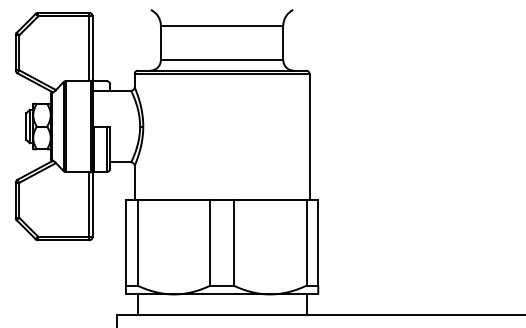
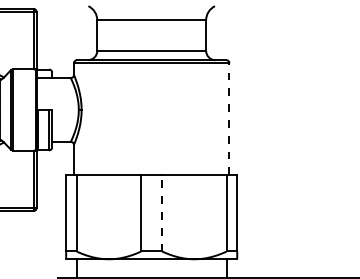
line: (309, 137) -> (229, 119), solid -> dashed
line: (233, 242) -> (161, 213), solid -> dashed

